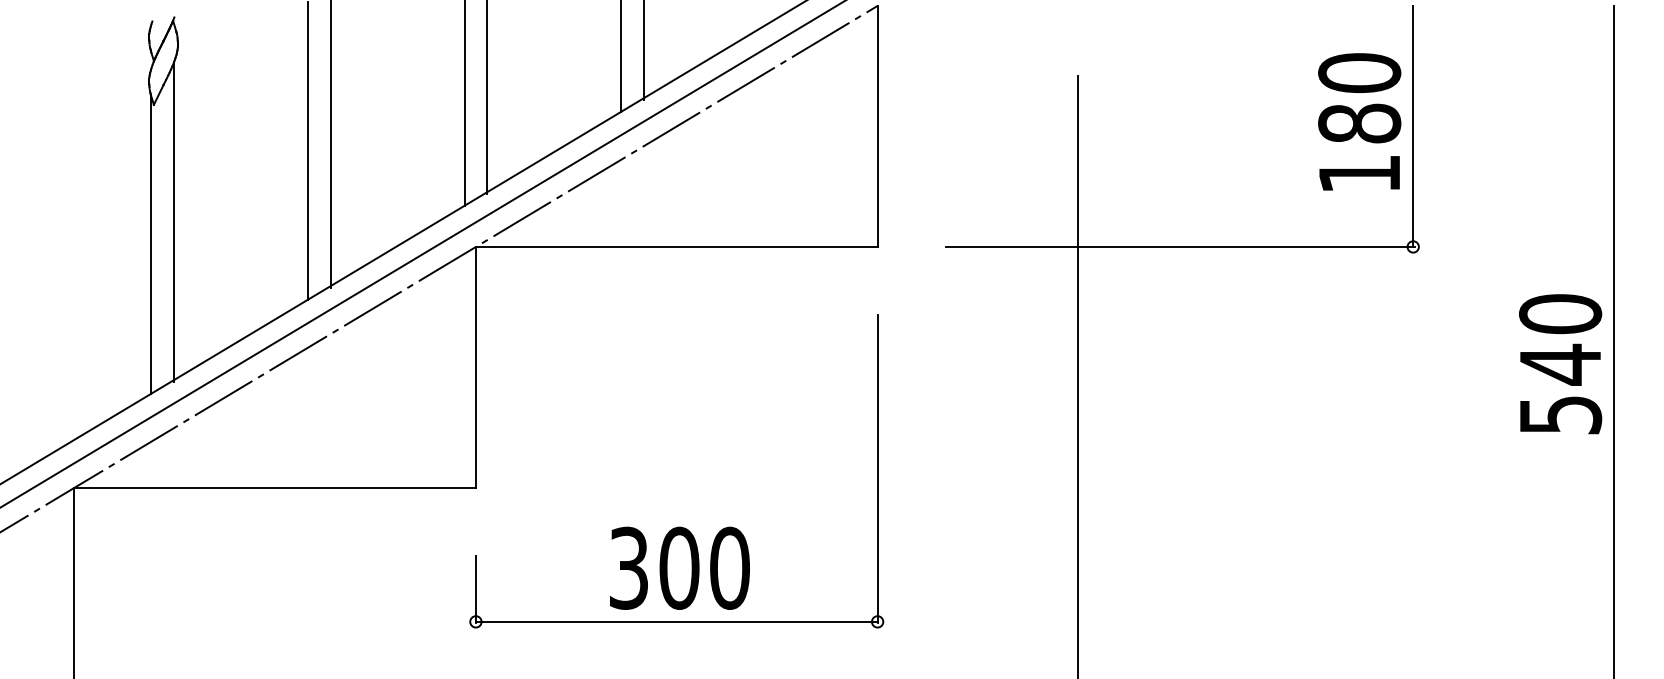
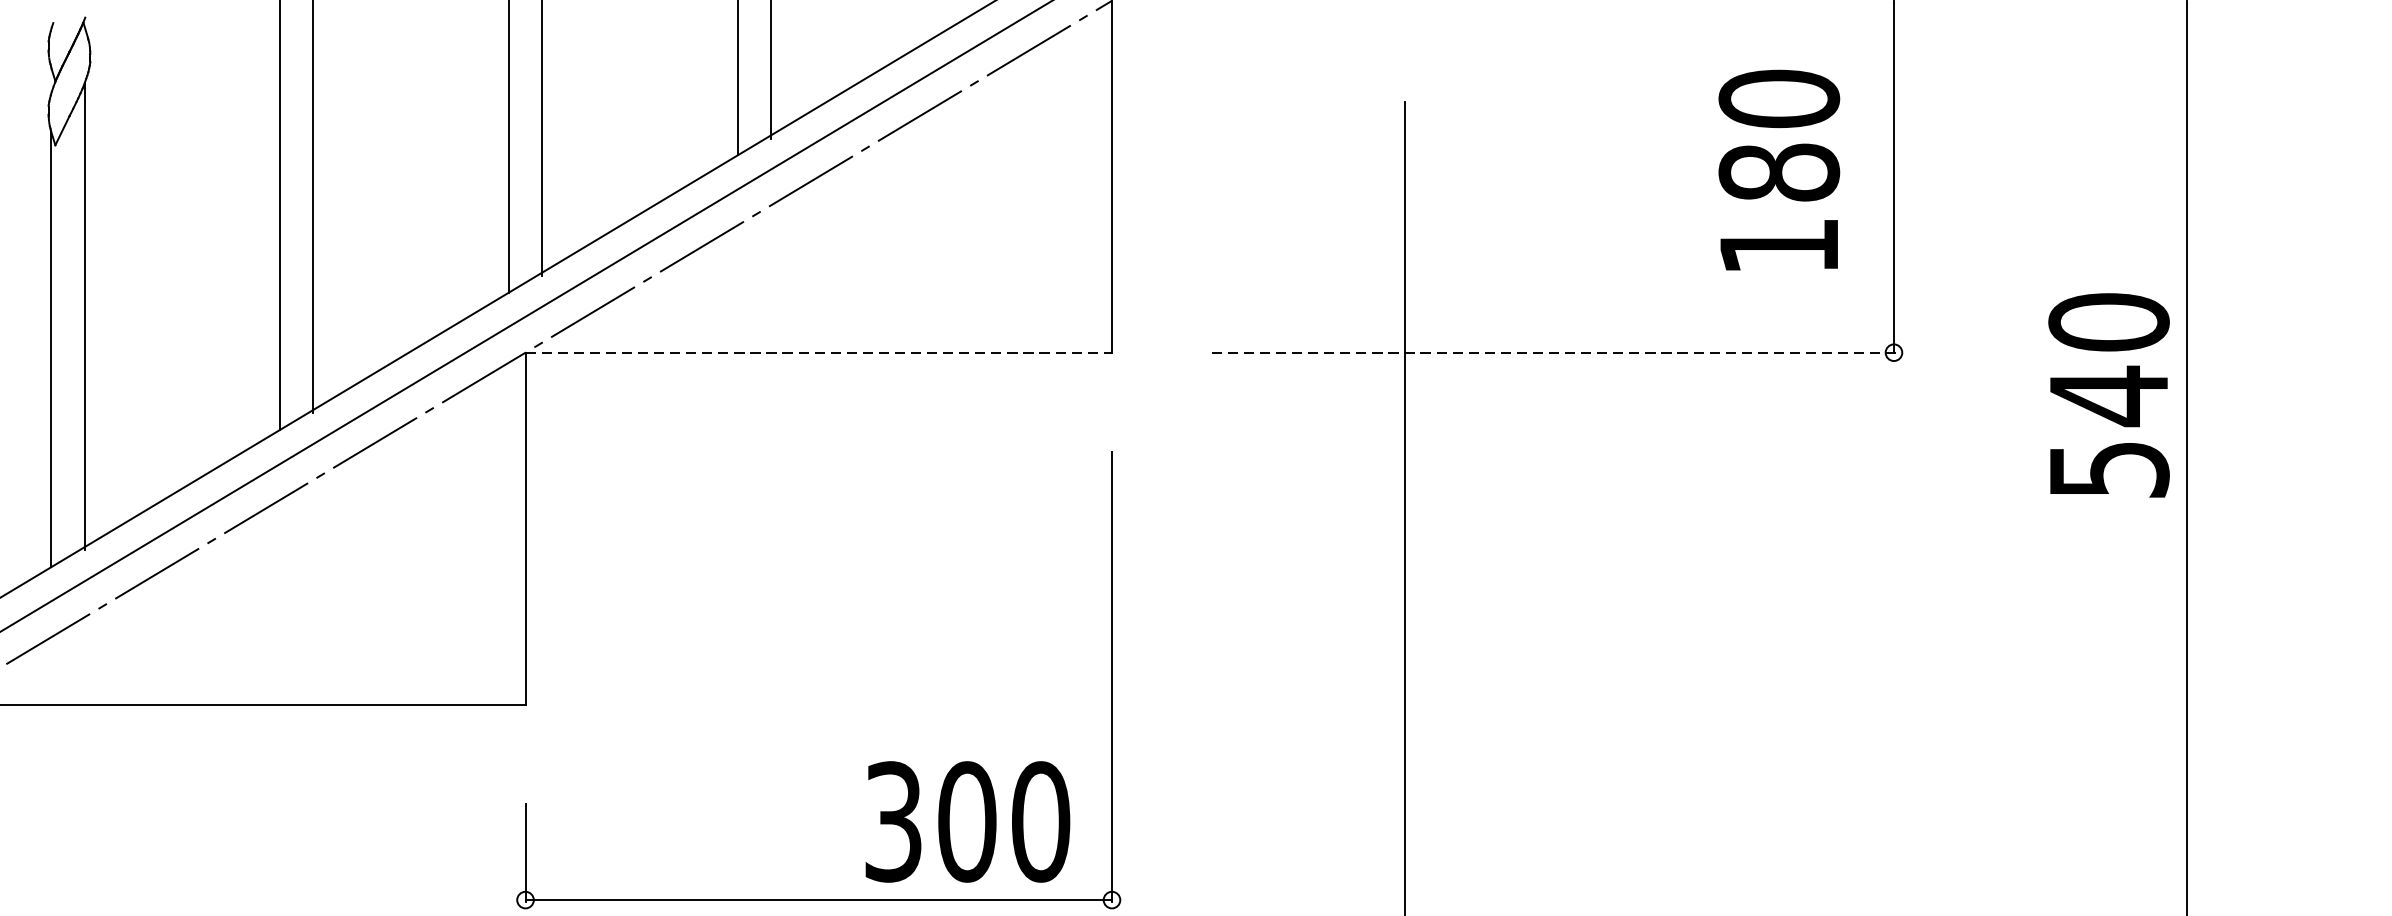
text: (1359, 121) -> (1779, 169), moved
line: (676, 246) -> (818, 352), solid -> dashed
line: (1180, 246) -> (1554, 352), solid -> dashed
text: (1560, 364) -> (2108, 395), moved
text: (679, 567) -> (967, 820), moved

